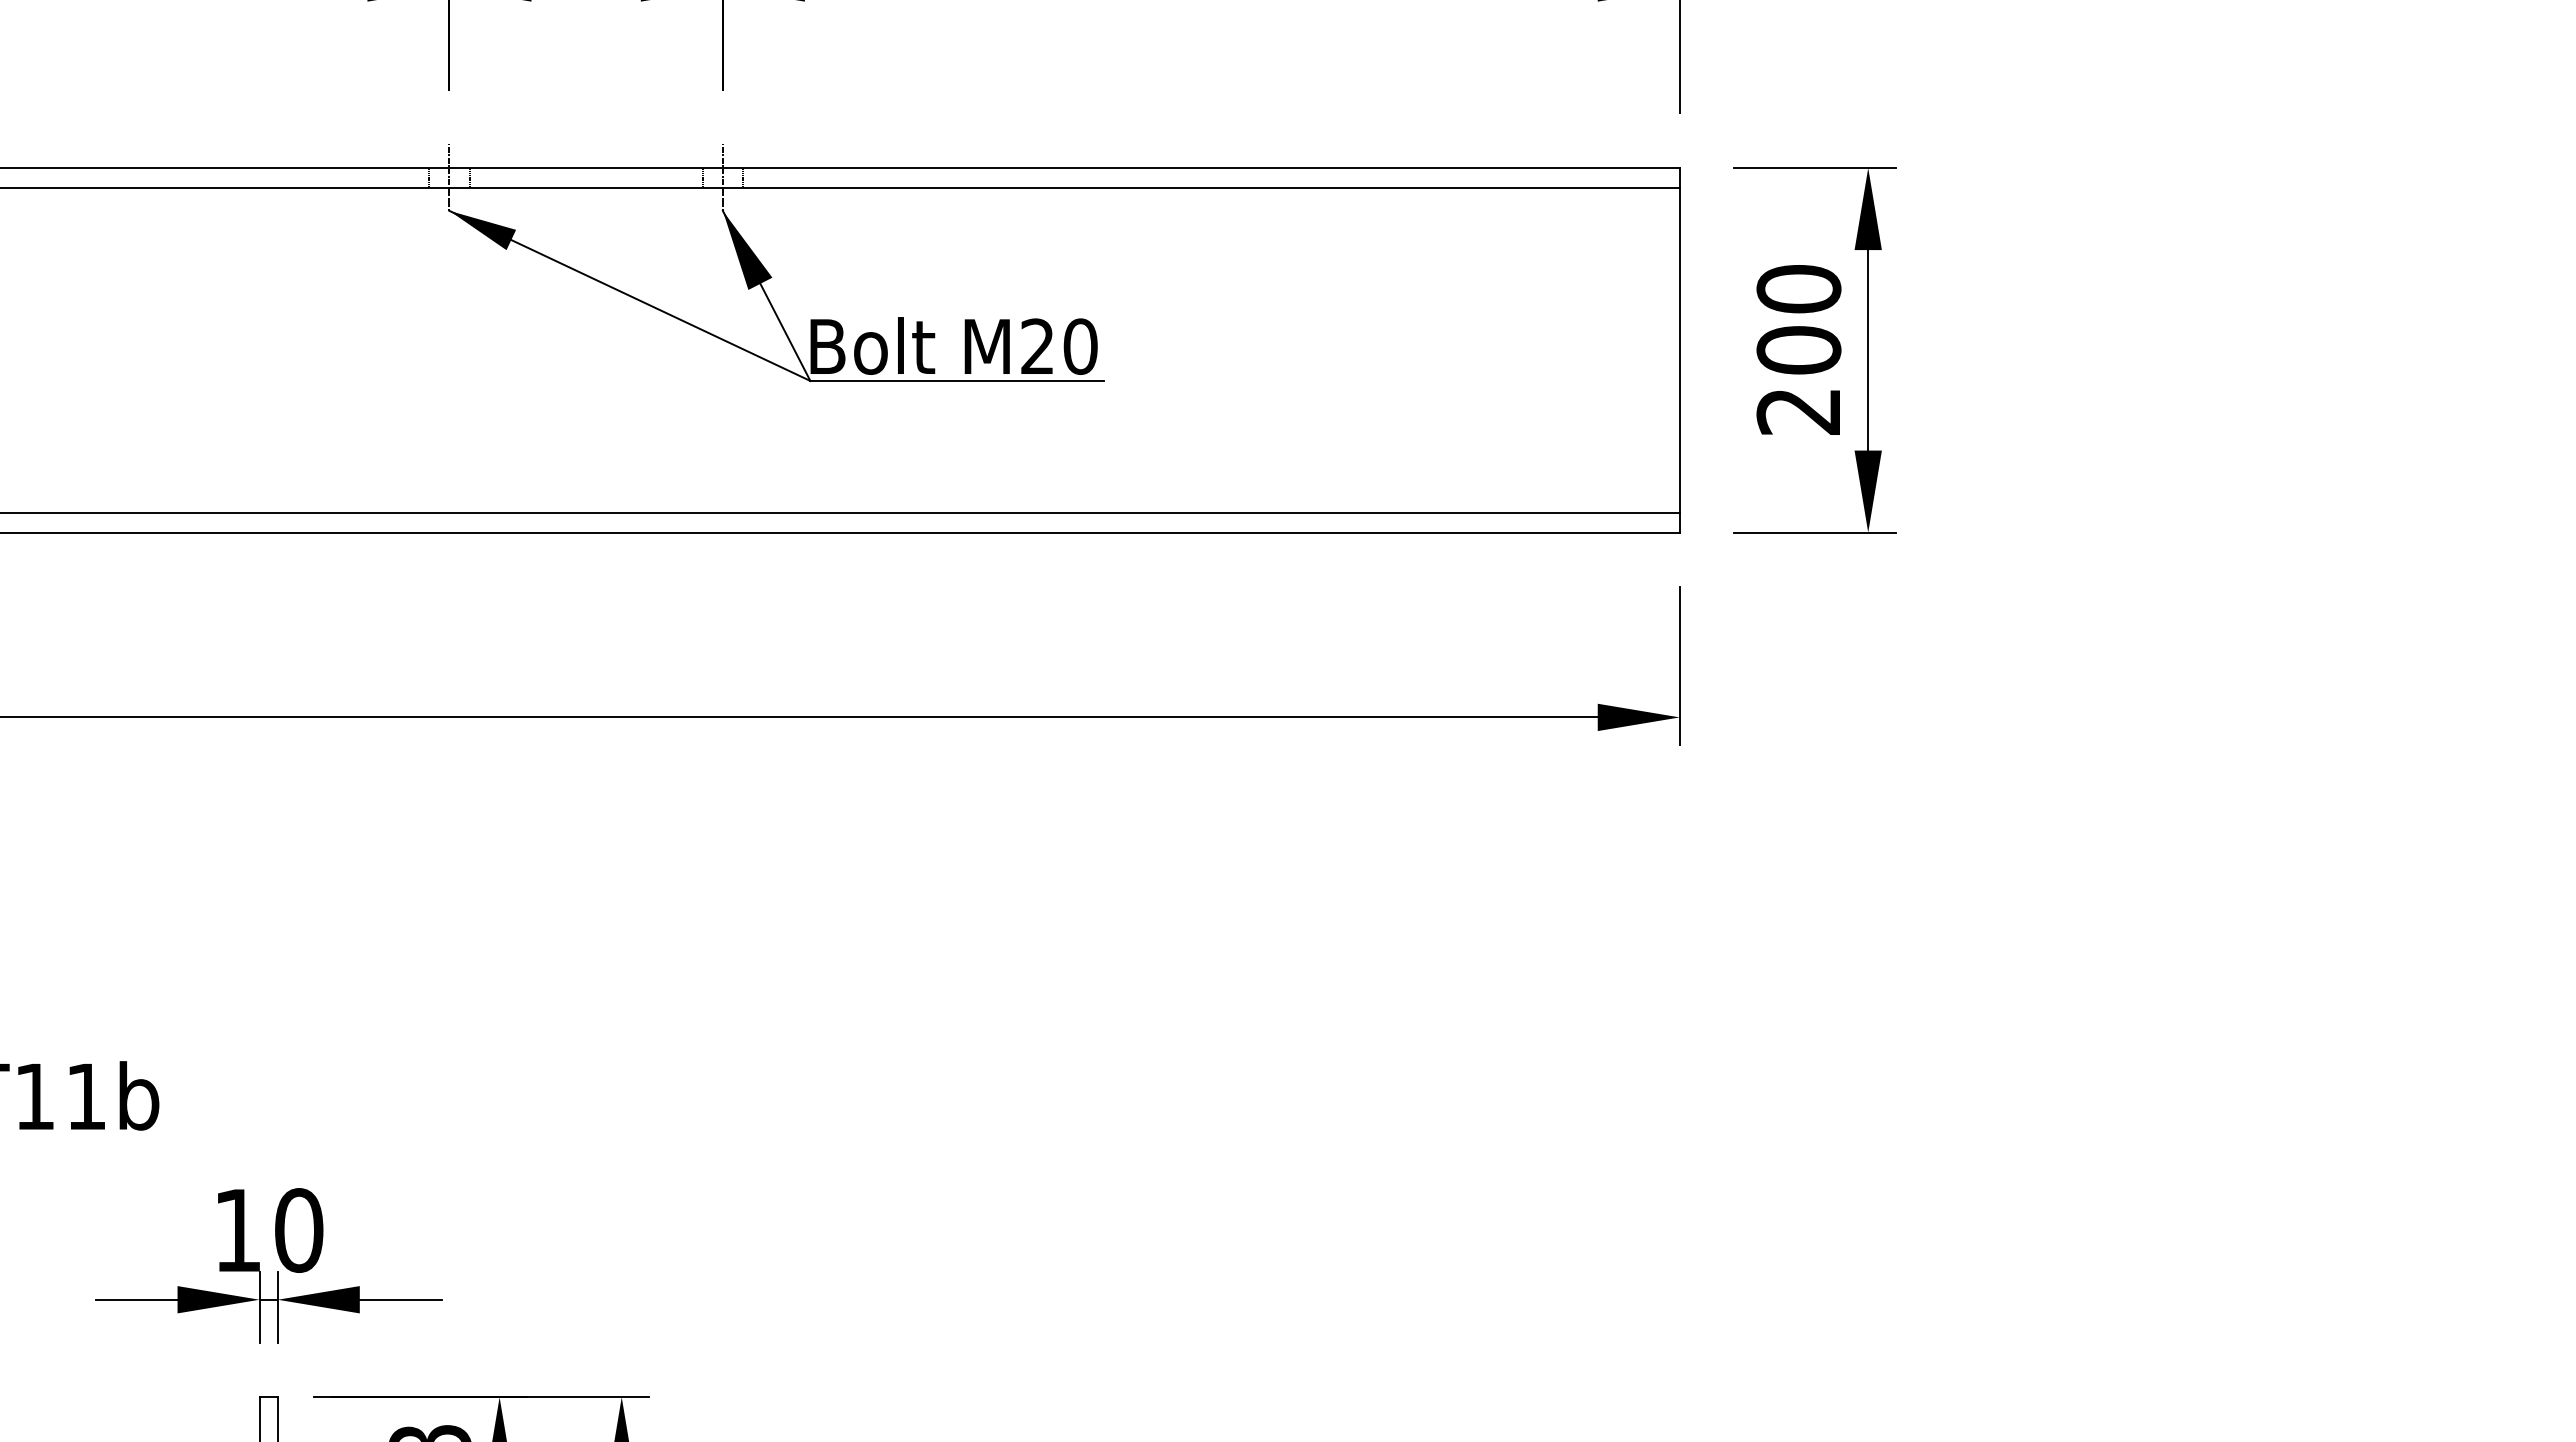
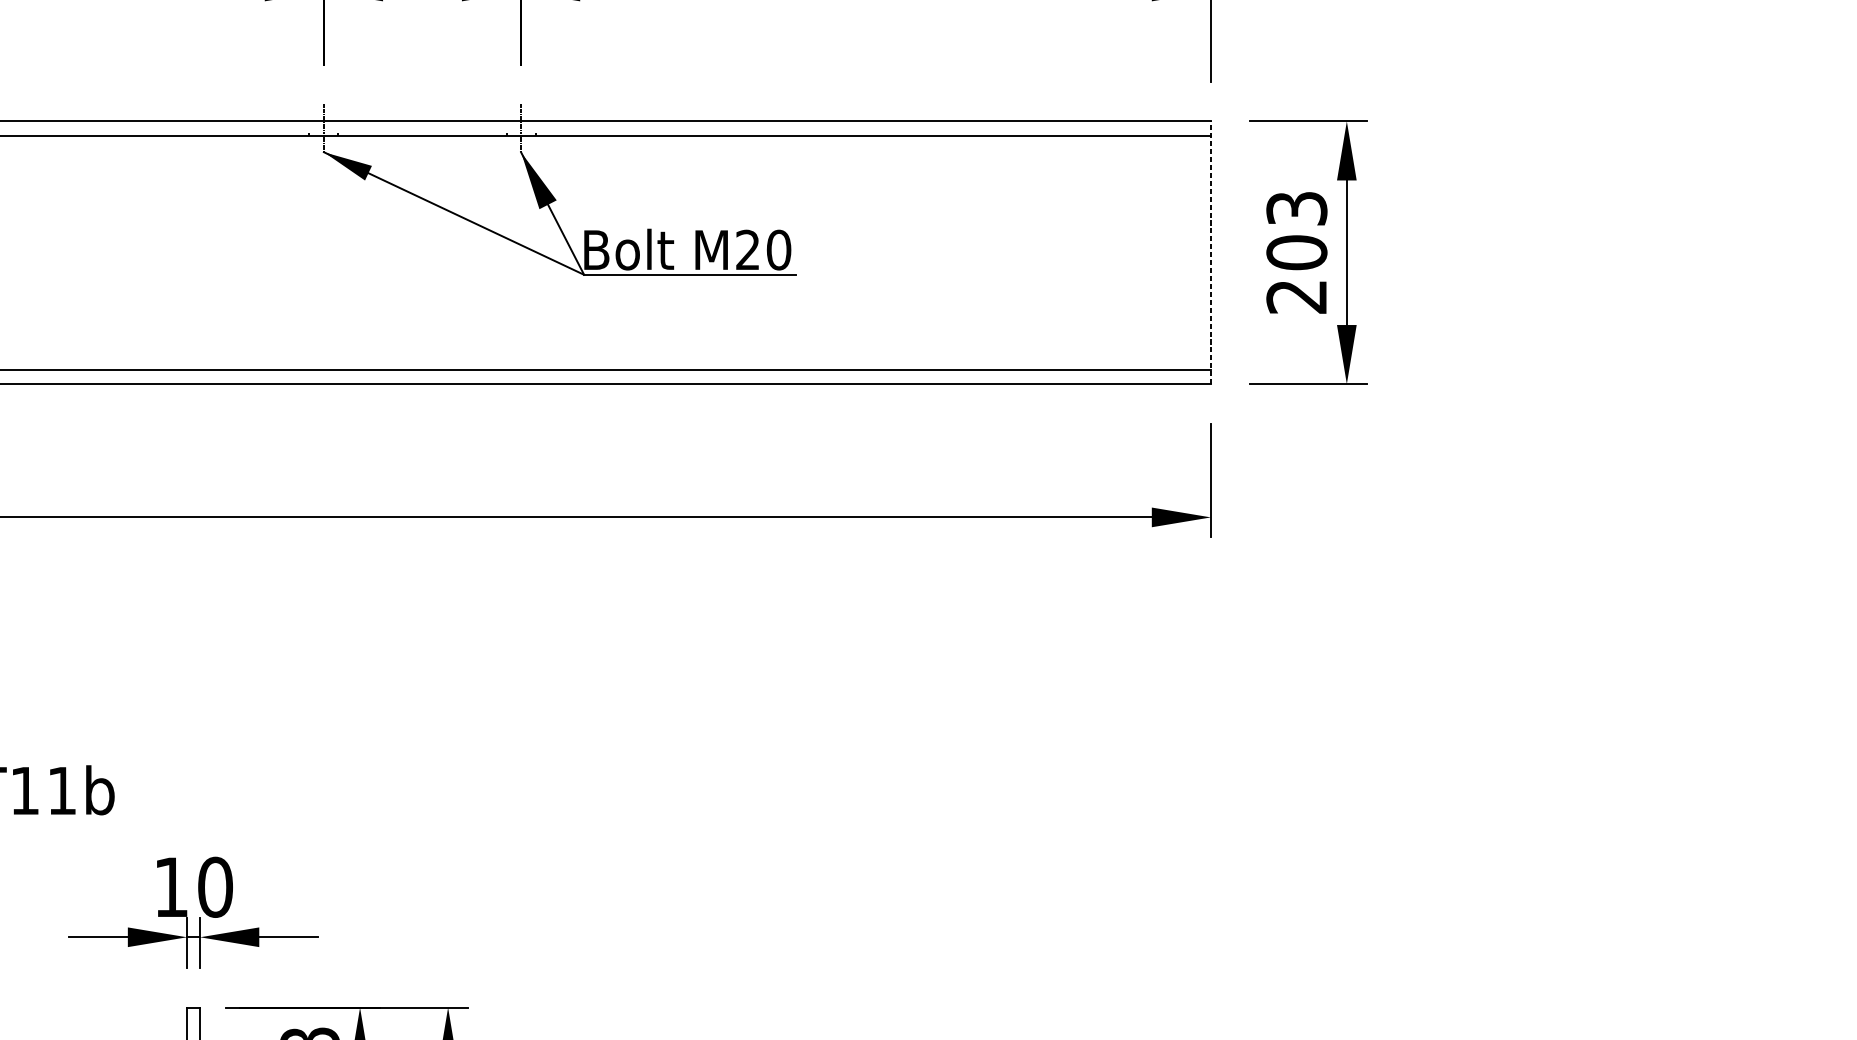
text: (1798, 289) -> (1296, 208), 200 -> 203
line: (1679, 349) -> (1210, 252), solid -> dashed

